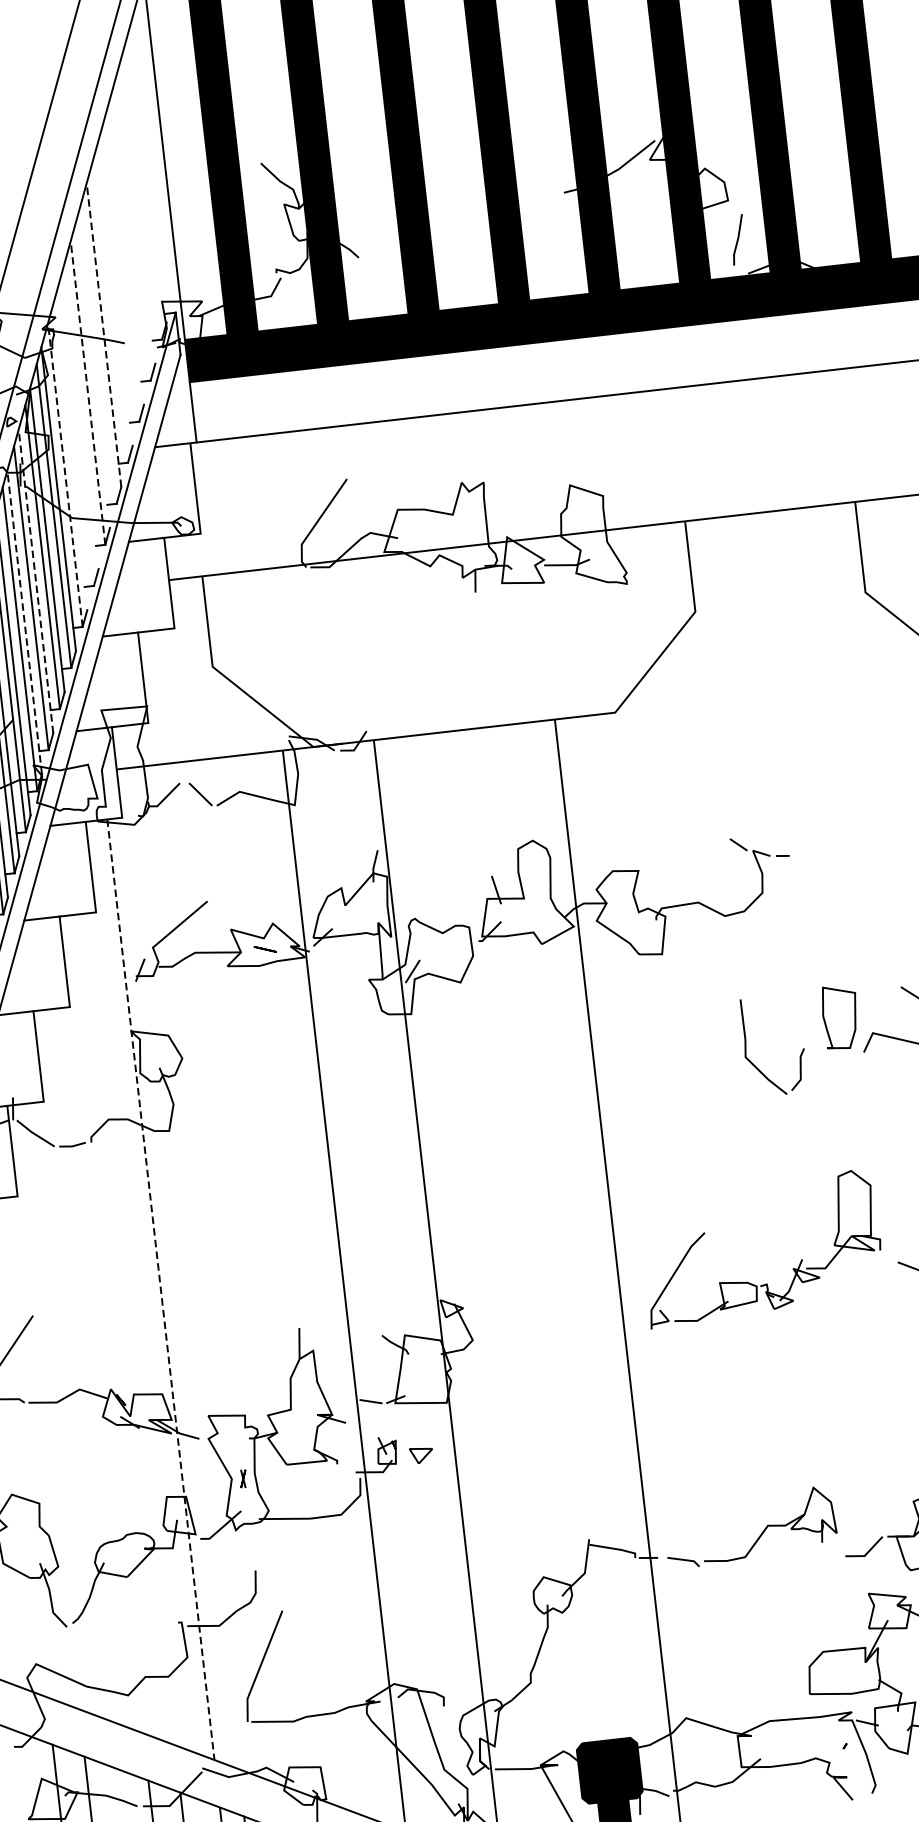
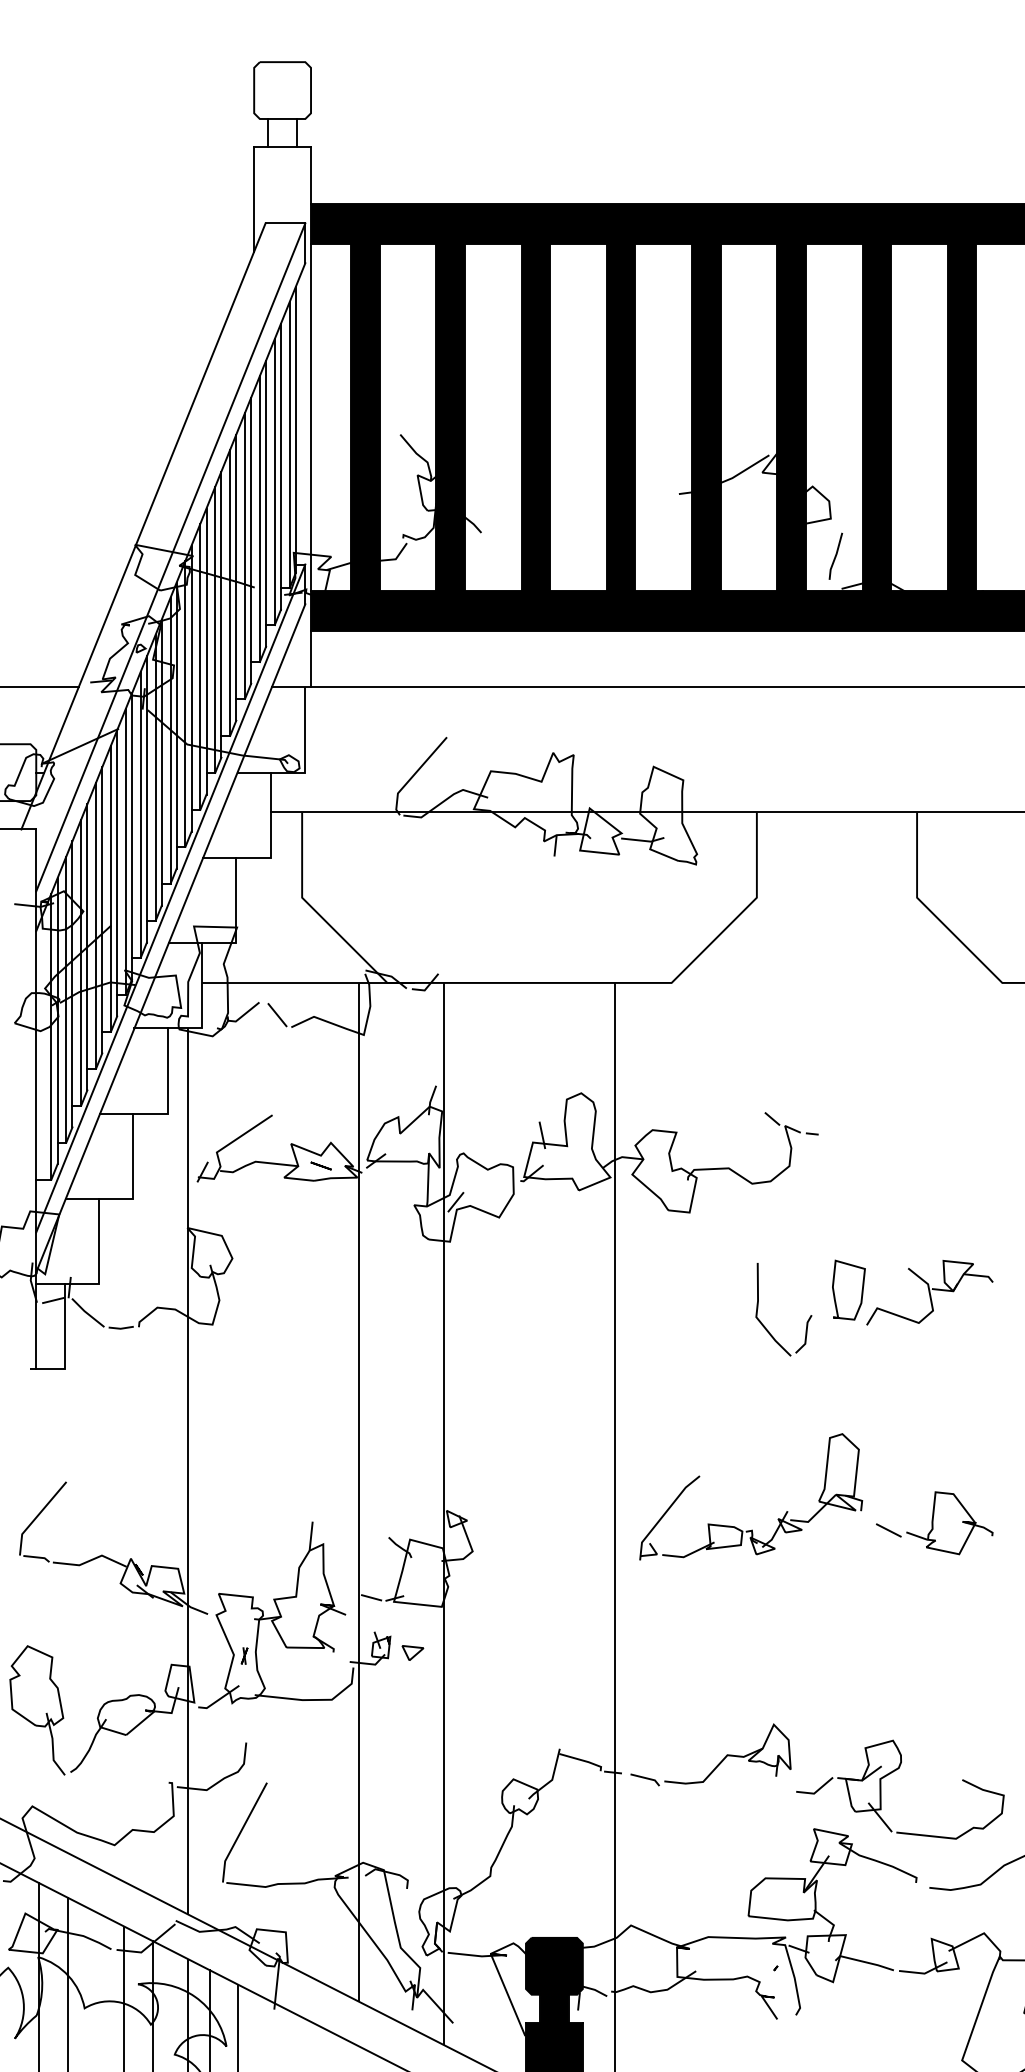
line: (148, 170) -> (295, 429), added
line: (144, 188) -> (289, 445), added
line: (137, 211) -> (280, 466), added
line: (132, 228) -> (274, 481), added
line: (127, 252) -> (266, 503), added
line: (121, 269) -> (259, 518), added
line: (115, 293) -> (251, 540), added
line: (111, 310) -> (245, 555), added
line: (104, 334) -> (236, 577), dashed -> solid
line: (99, 351) -> (230, 592), added
line: (92, 375) -> (221, 614), added
line: (88, 392) -> (215, 629), dashed -> solid
line: (81, 417) -> (206, 651), added
line: (76, 433) -> (200, 666), added
line: (69, 458) -> (191, 688), added
line: (65, 474) -> (185, 703), dashed -> solid
line: (35, 581) -> (146, 799), dashed -> solid
line: (25, 621) -> (132, 835), dashed -> solid
line: (161, 1289) -> (188, 1471), dashed -> solid

